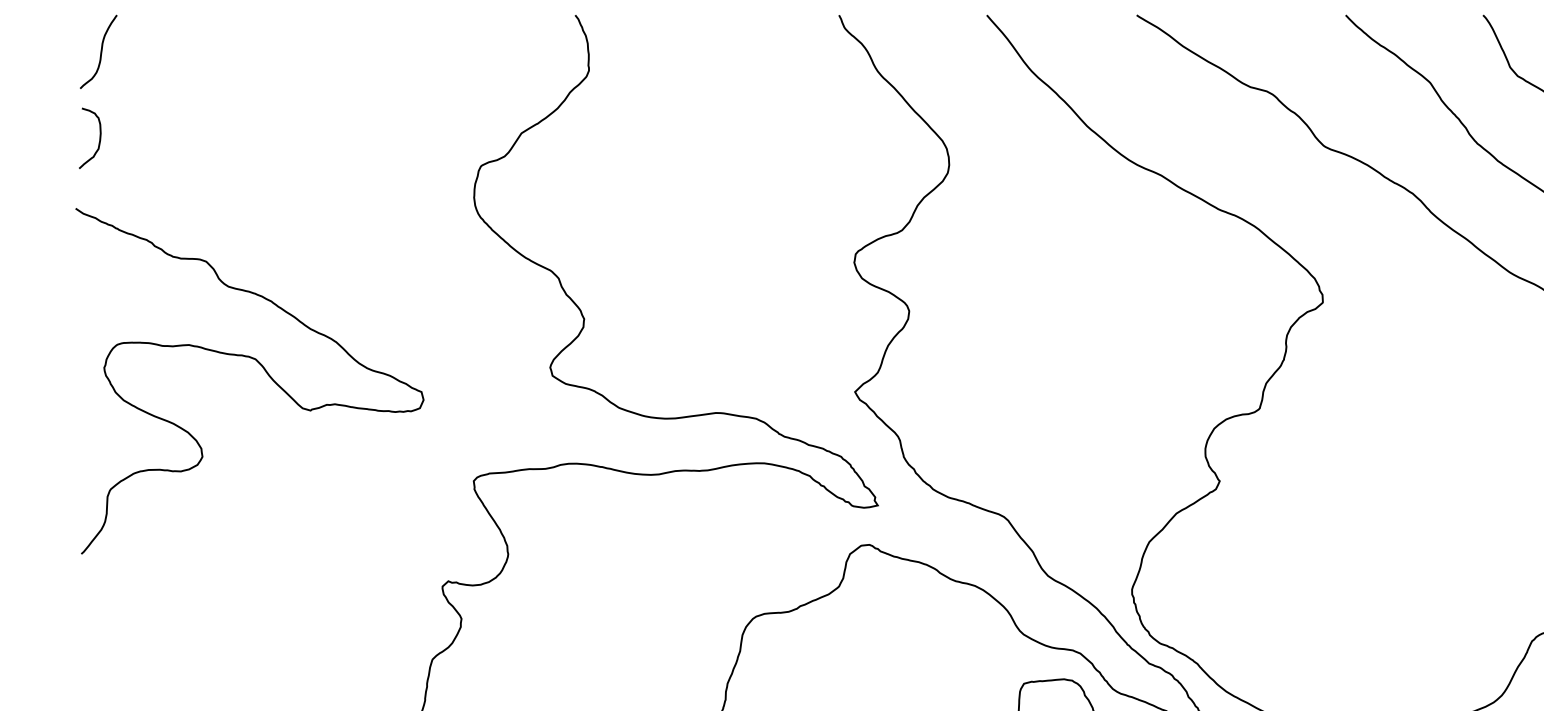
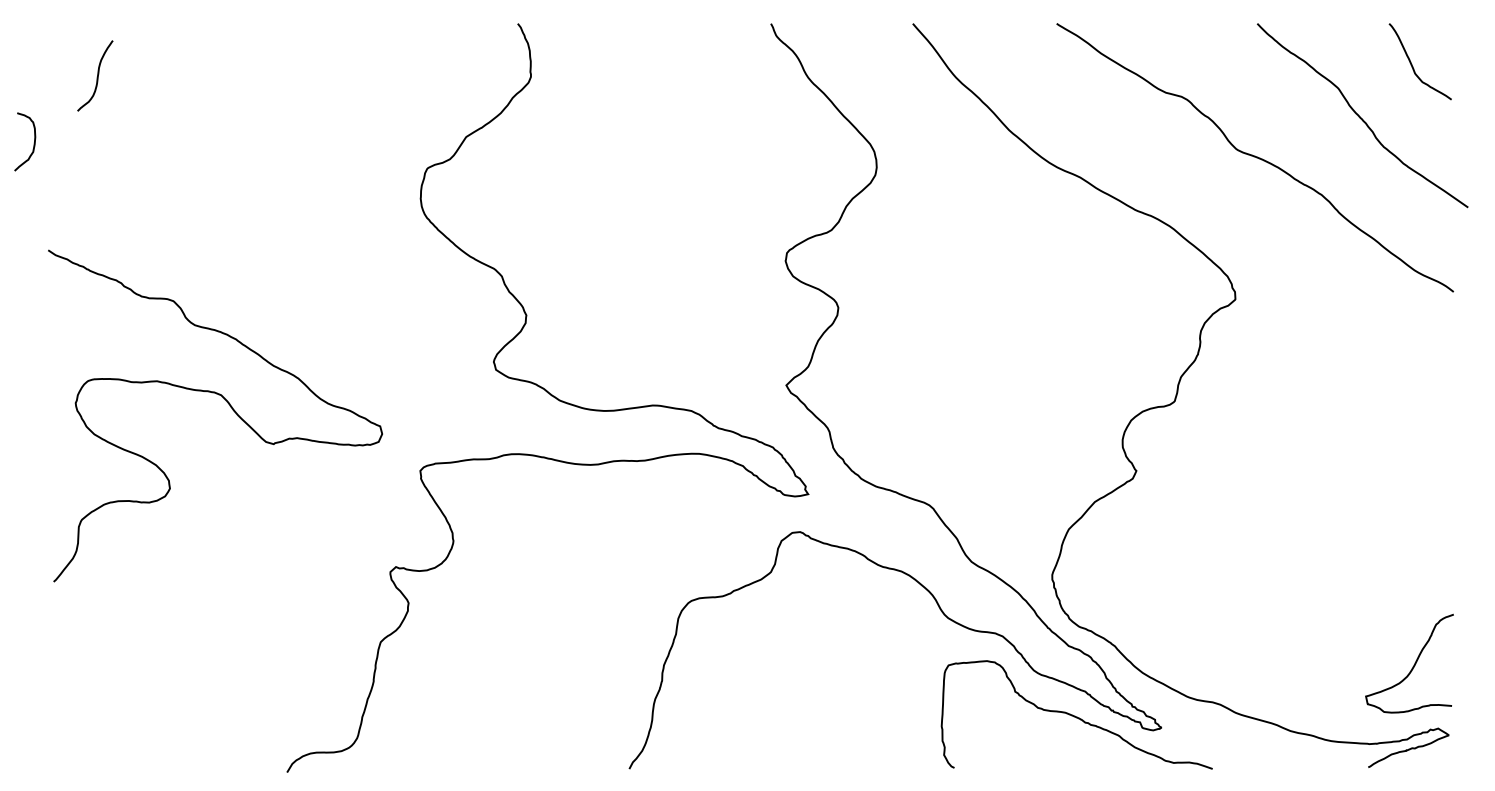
curve: (100, 51) -> (97, 75), moved
curve: (98, 140) -> (33, 143), moved
curve: (264, 371) -> (229, 406), moved

